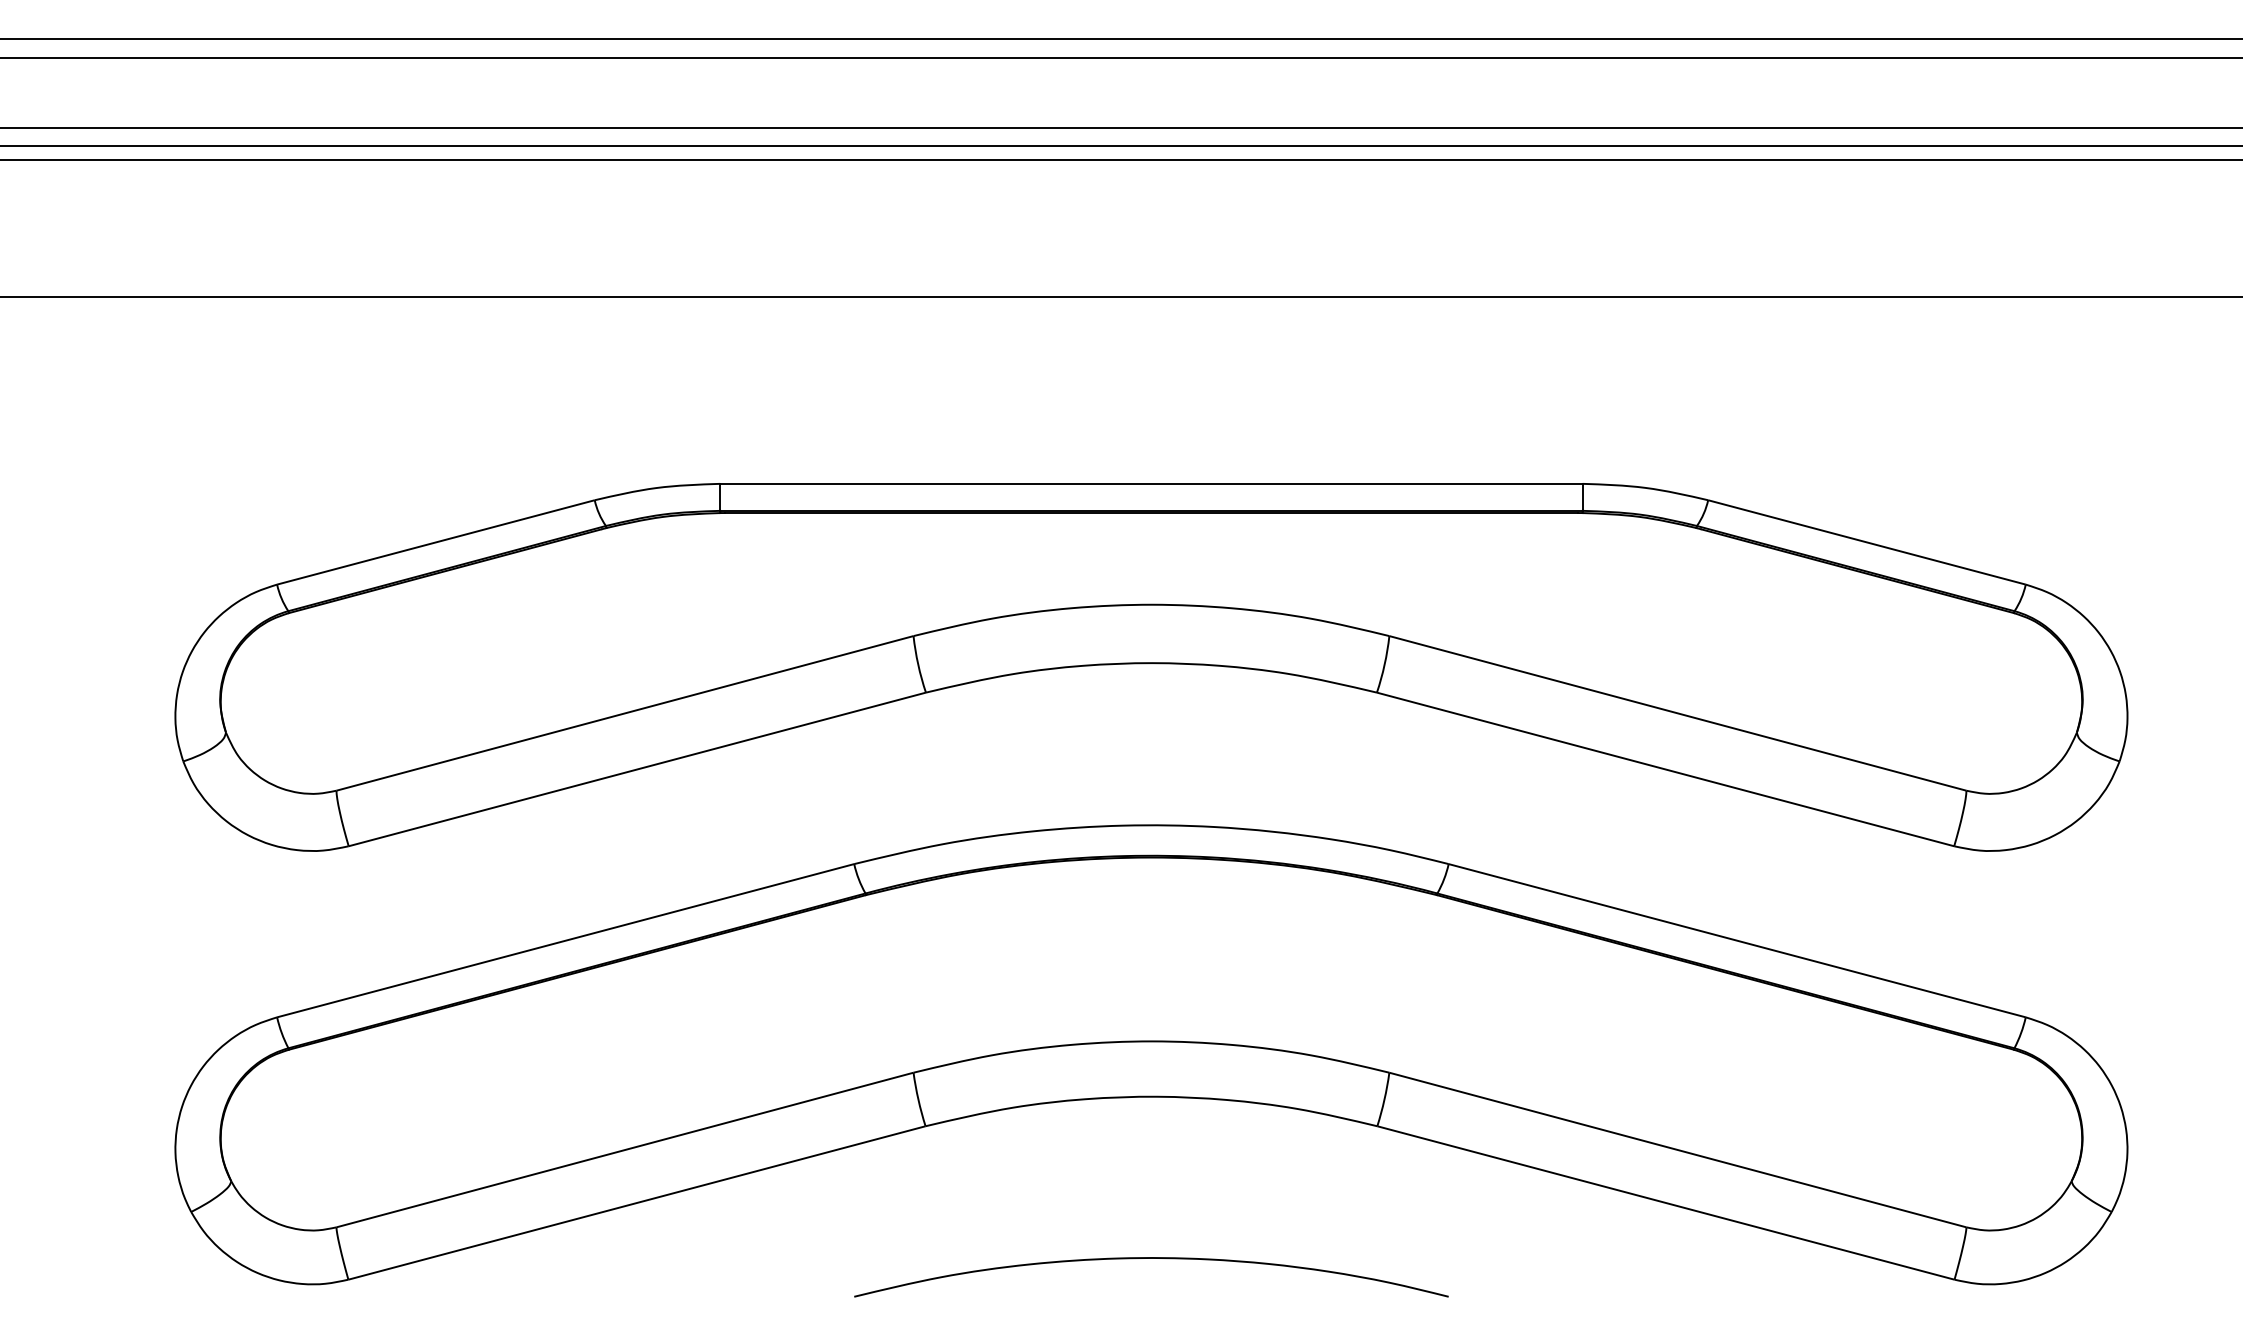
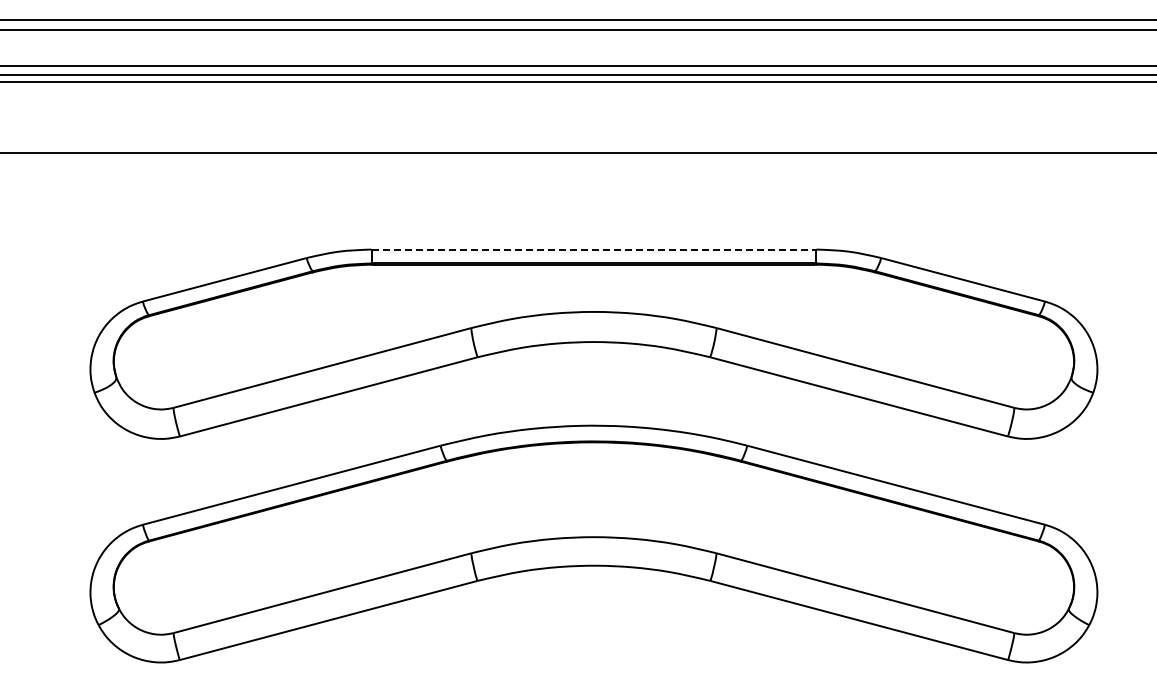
line: (1152, 483) -> (594, 249), solid -> dashed
curve: (1150, 1259) -> (593, 649), removed

